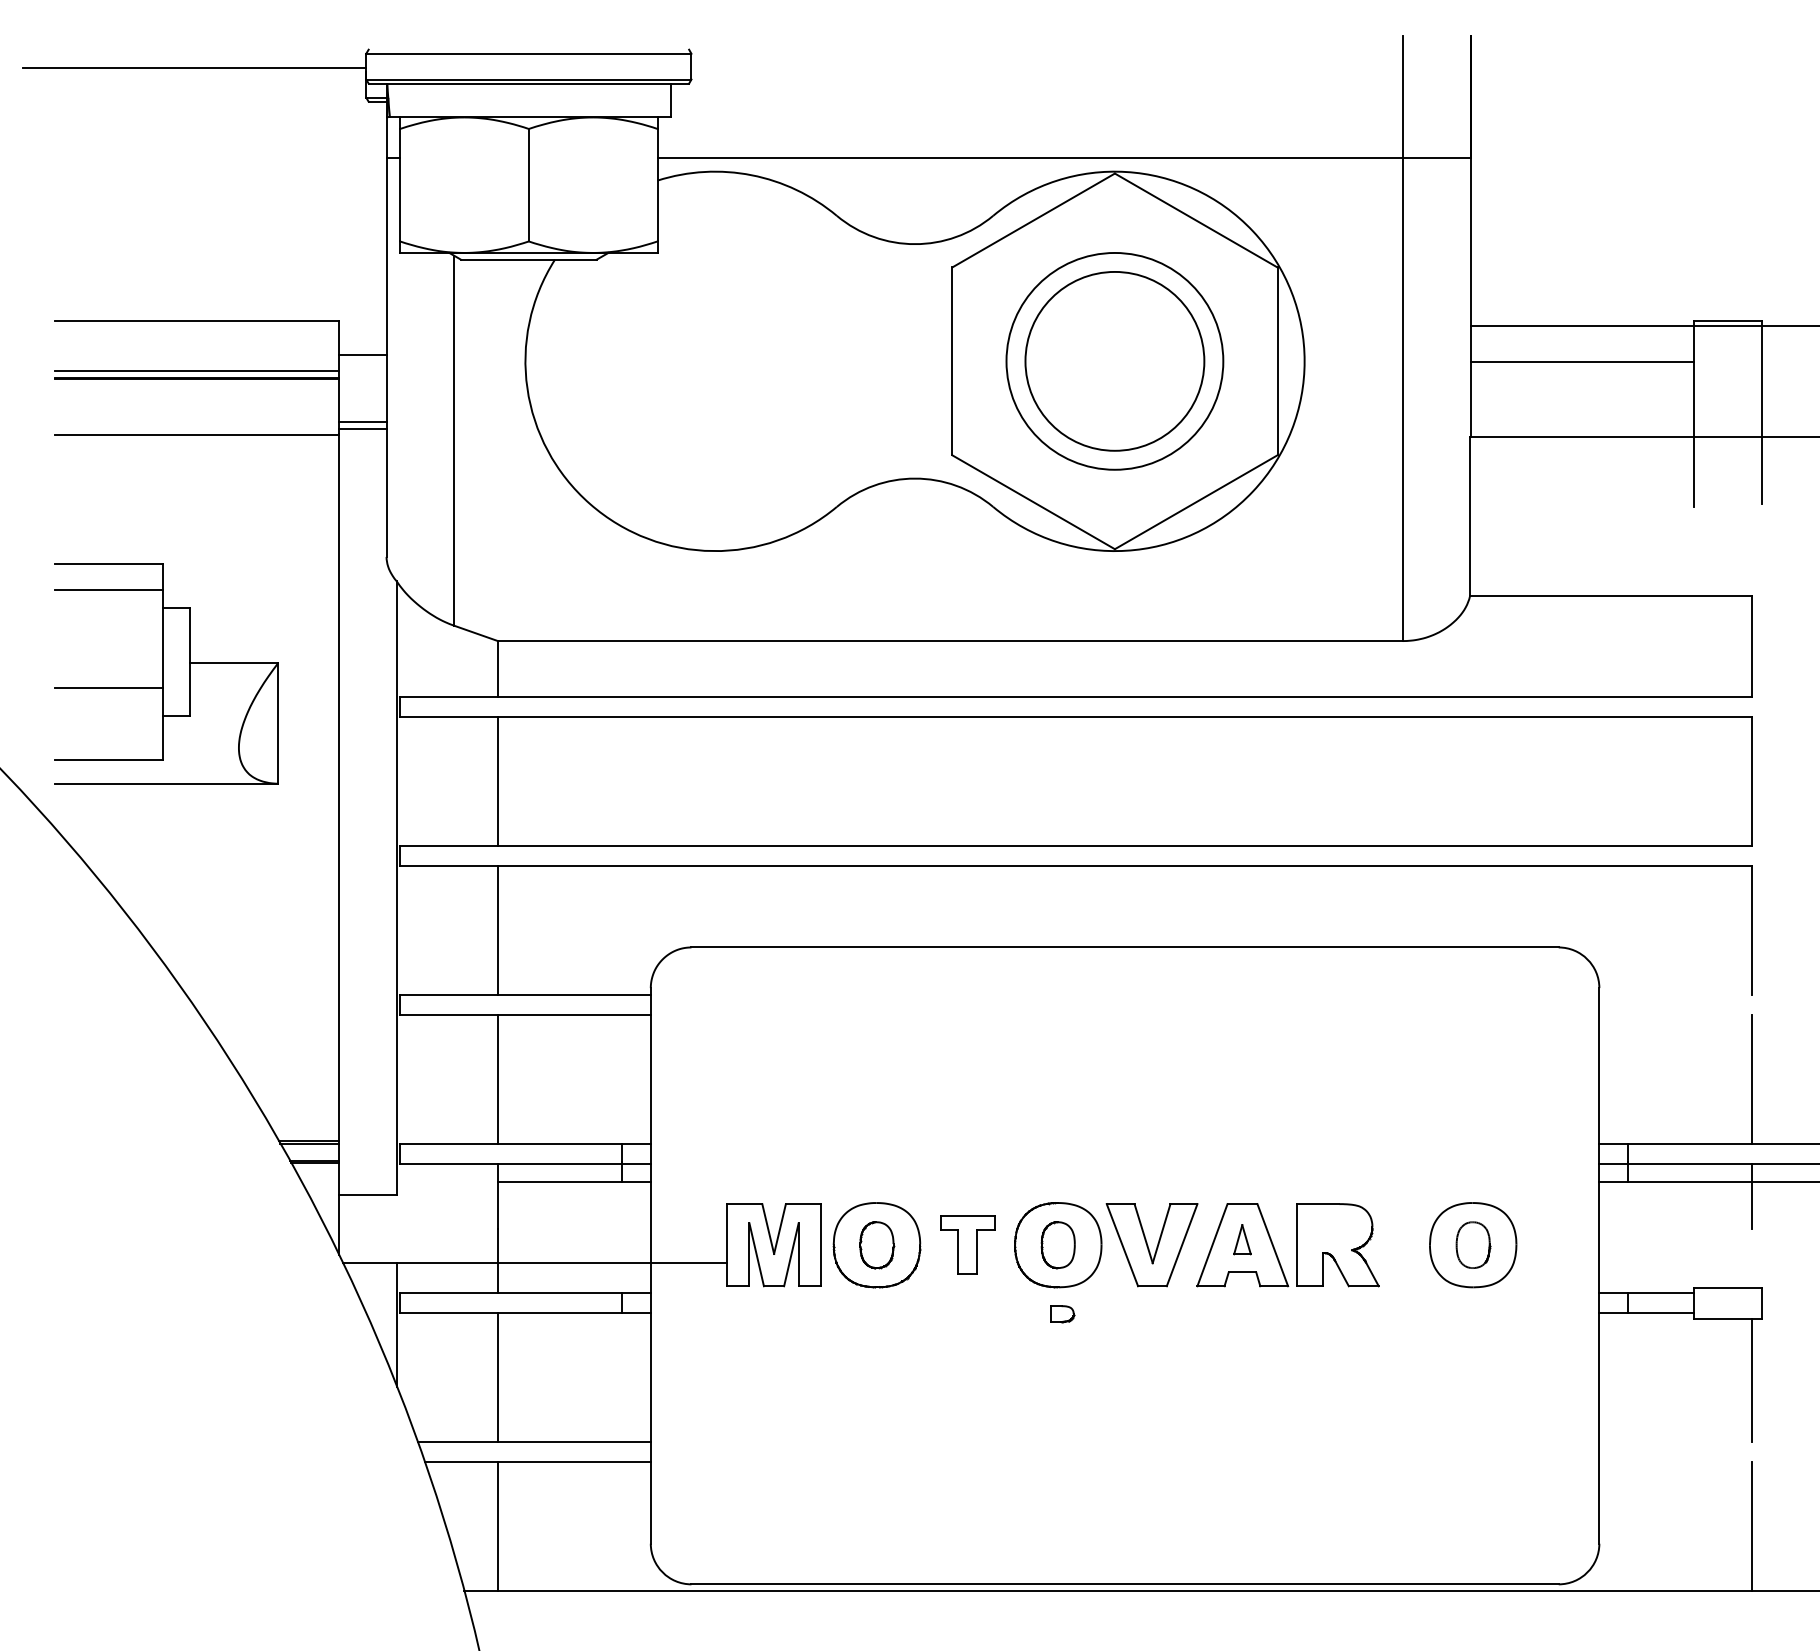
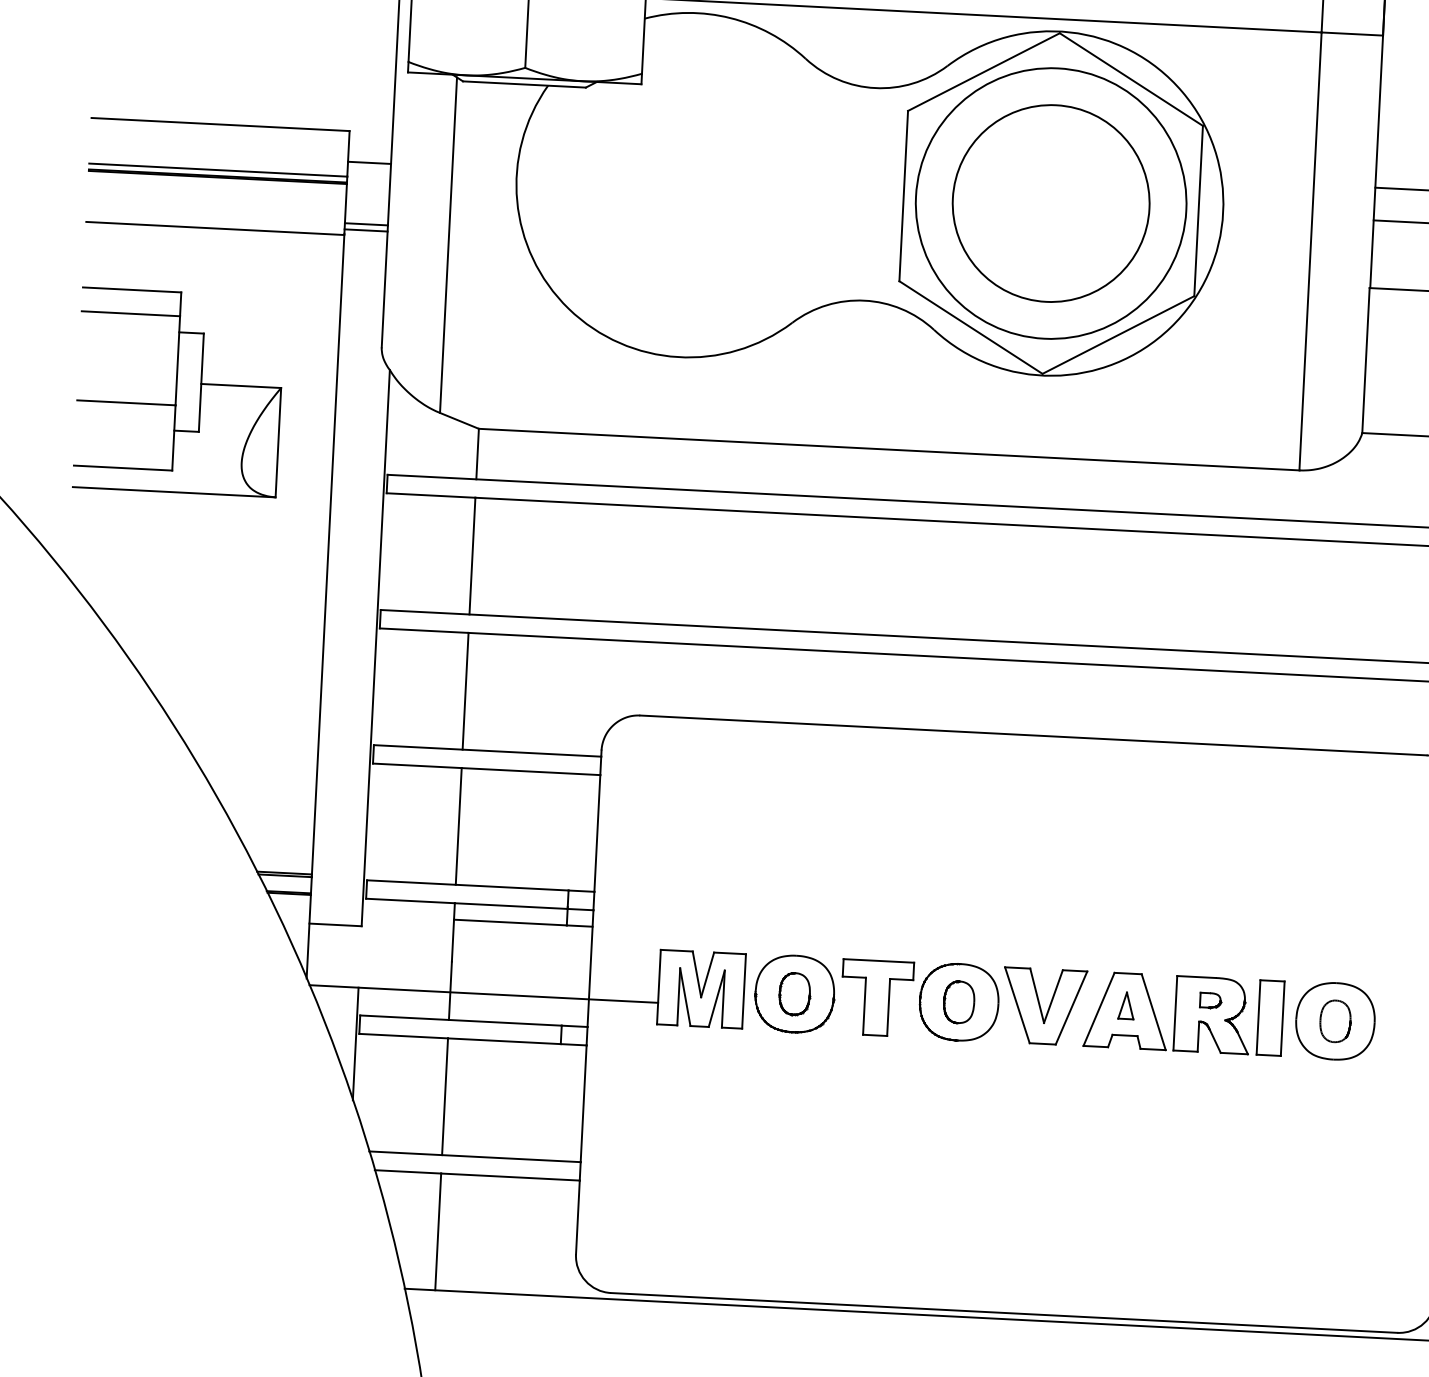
circle: (1114, 361) -> (1050, 203), size x1.67
part: (166, 673) -> (179, 392), moved
part: (967, 1244) -> (876, 997), size x1.43
part: (1401, 1244) -> (1270, 1017), added
part: (1062, 1314) -> (1210, 1000), moved

